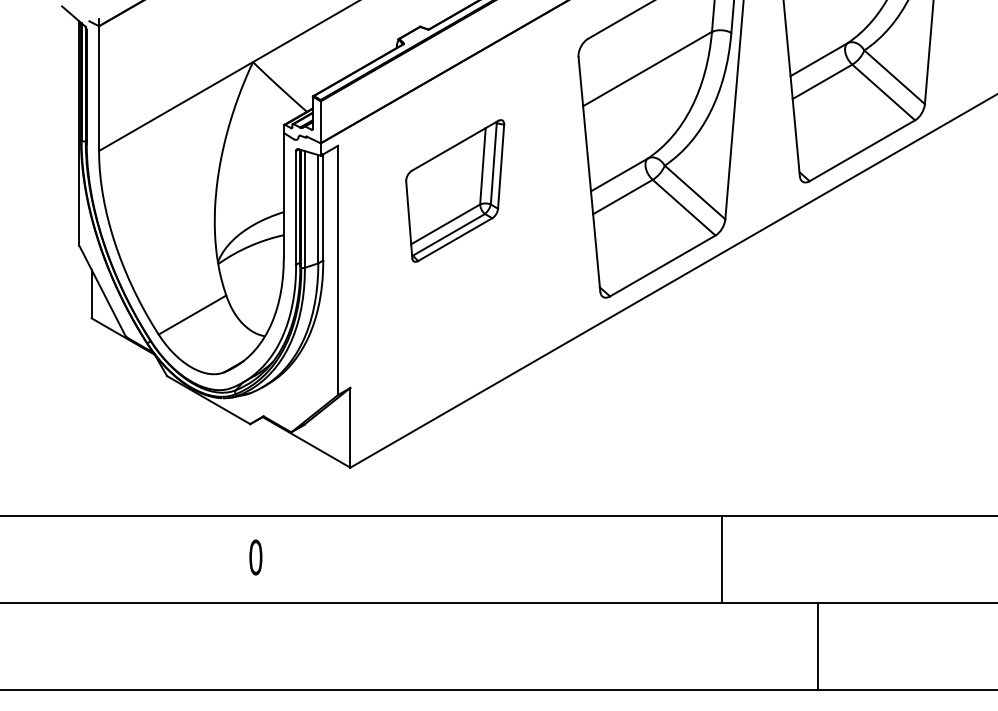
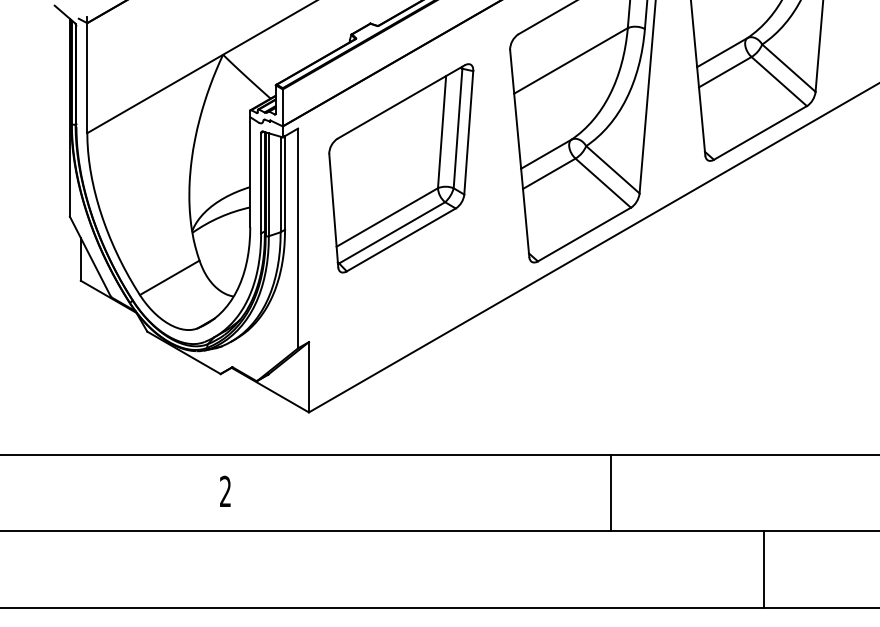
part: (455, 191) -> (401, 168), size x1.67
text: (255, 557) -> (225, 491), 0 -> 2
line: (721, 558) -> (610, 492), moved
line: (818, 645) -> (764, 569), moved

